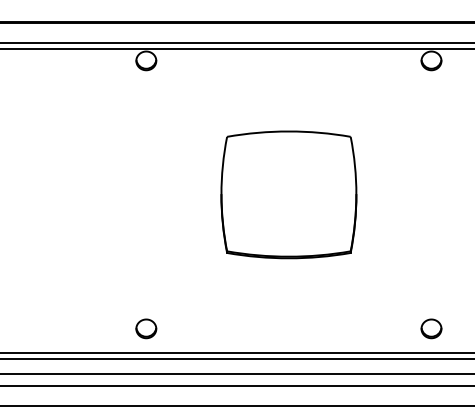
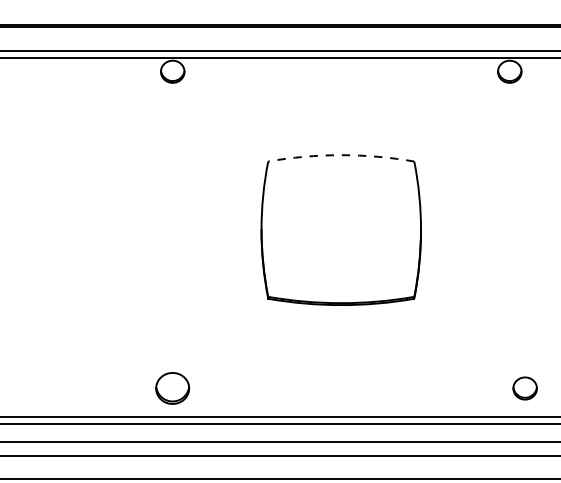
arc: (288, 131) -> (340, 155), solid -> dashed
part: (146, 328) -> (172, 388), size x1.4
part: (431, 328) -> (525, 388), moved

